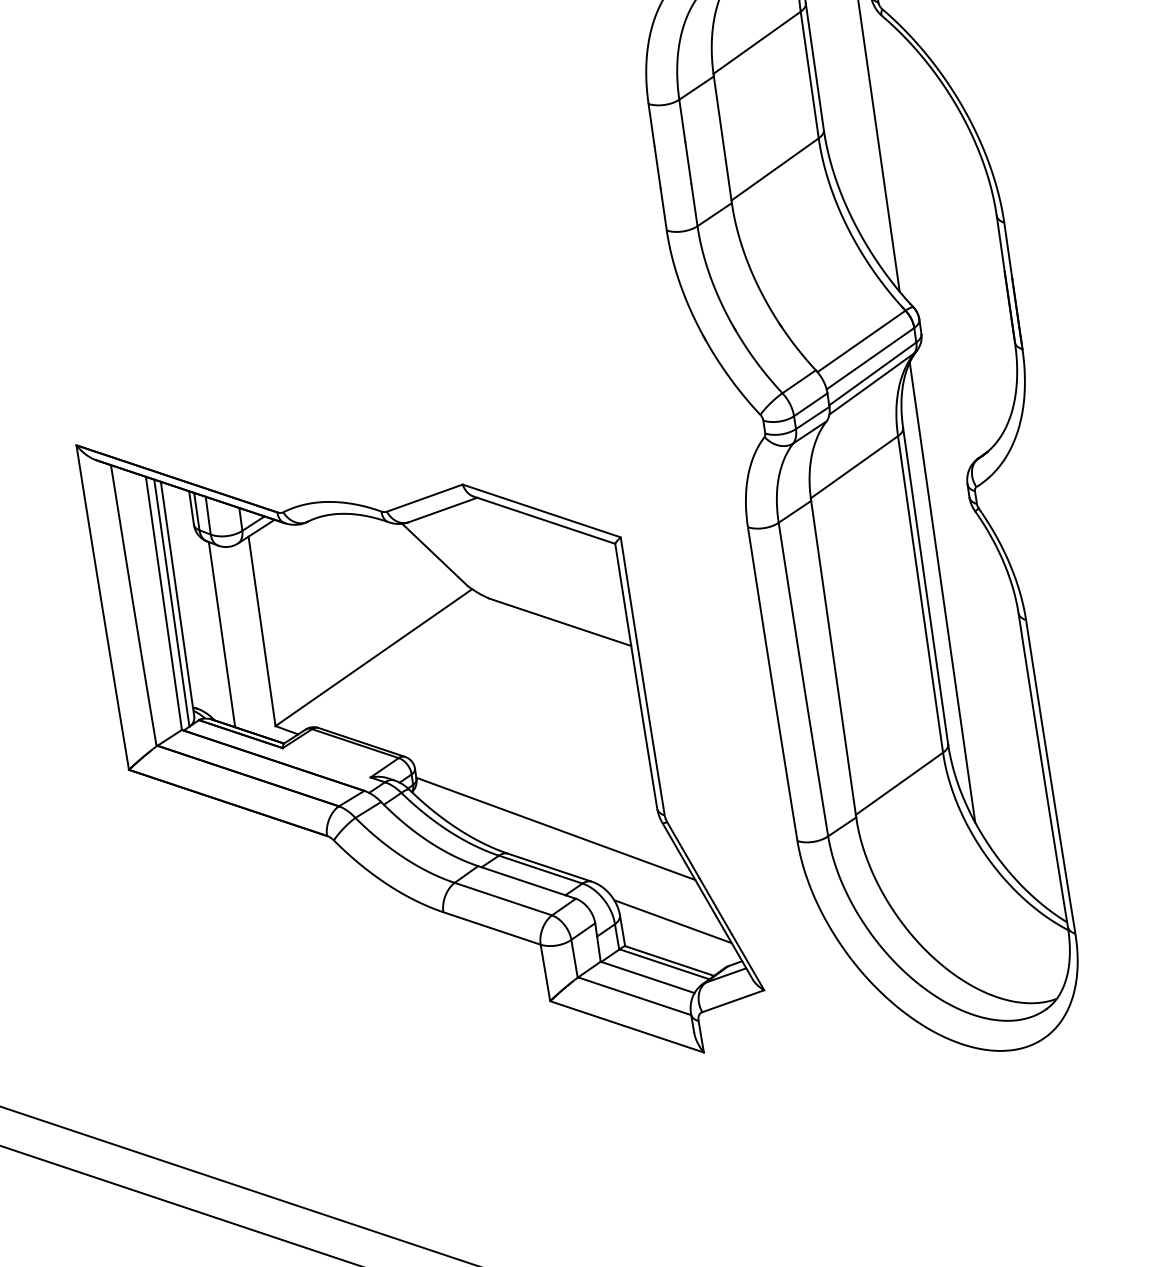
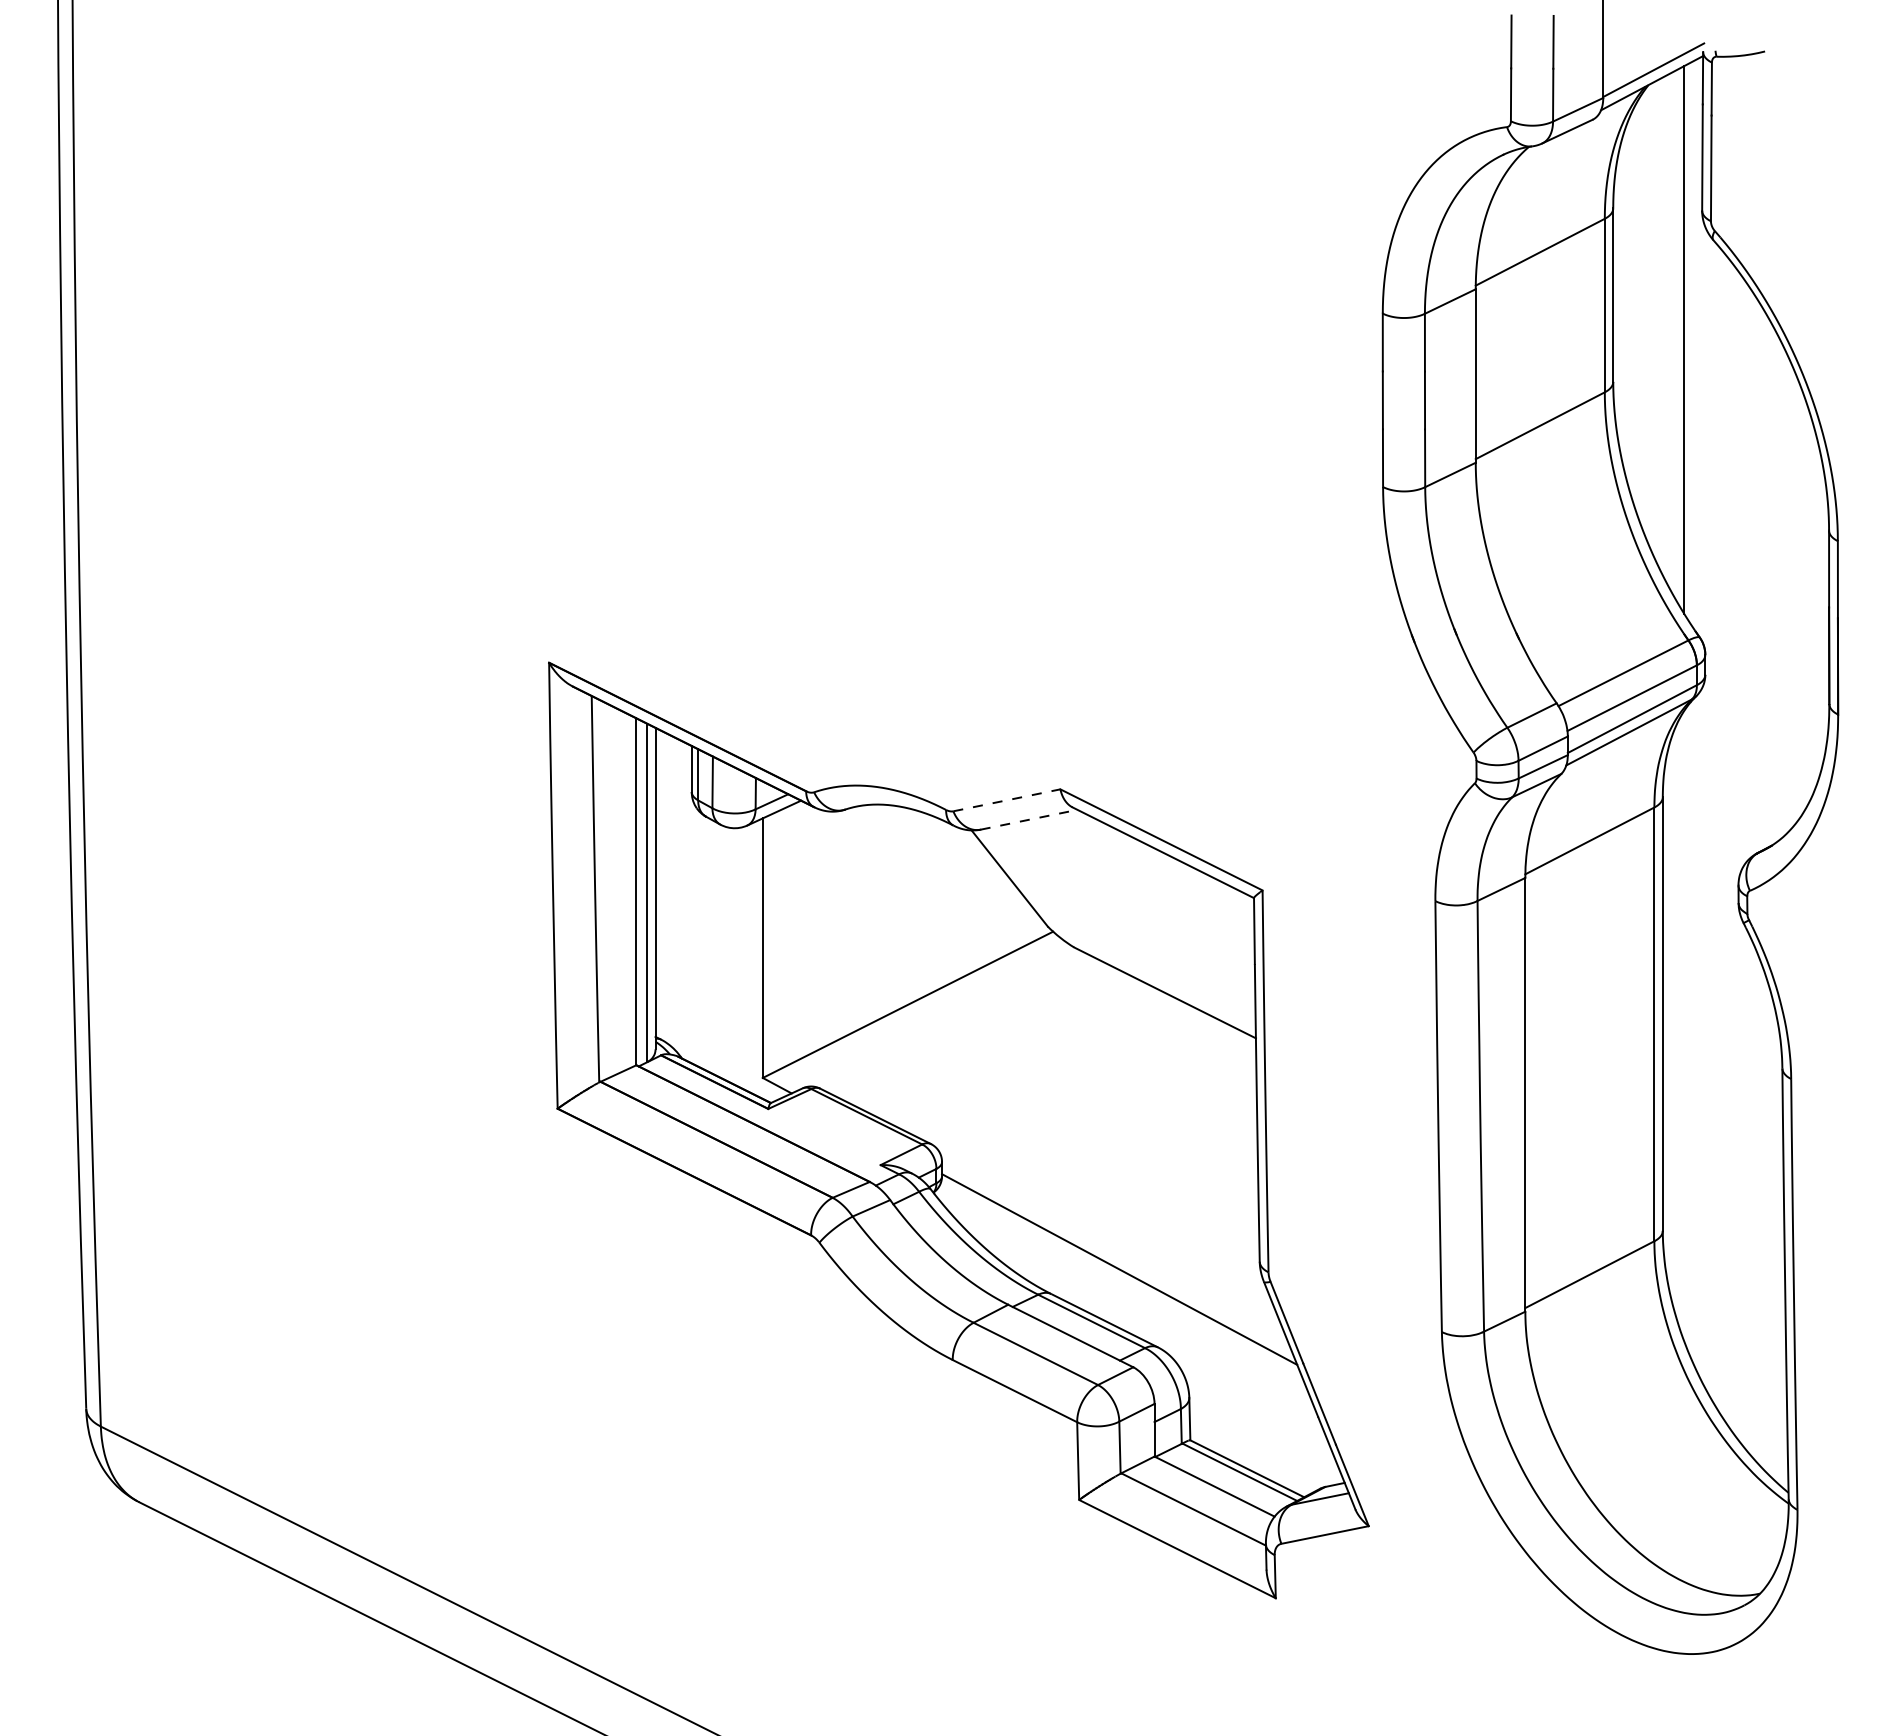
line: (424, 498) -> (1006, 800), solid -> dashed
line: (443, 509) -> (1029, 819), solid -> dashed
line: (942, 592) -> (1684, 1025), removed
line: (222, 634) -> (708, 944), removed
line: (673, 921) -> (1259, 1416), removed

